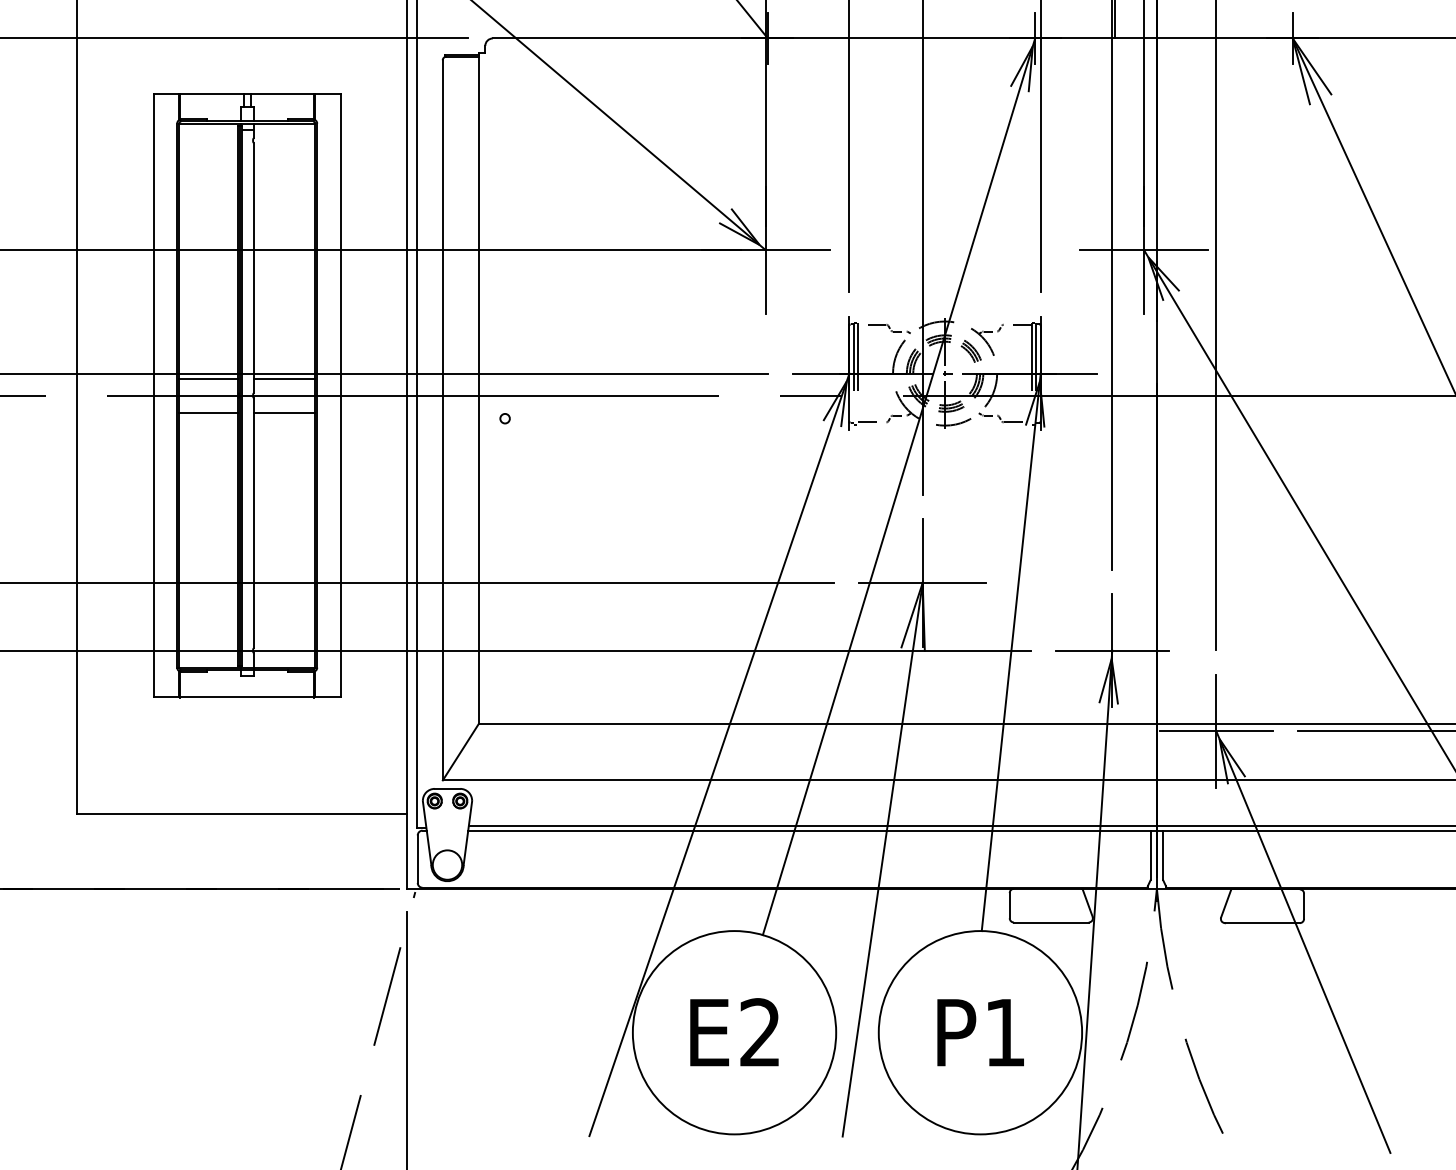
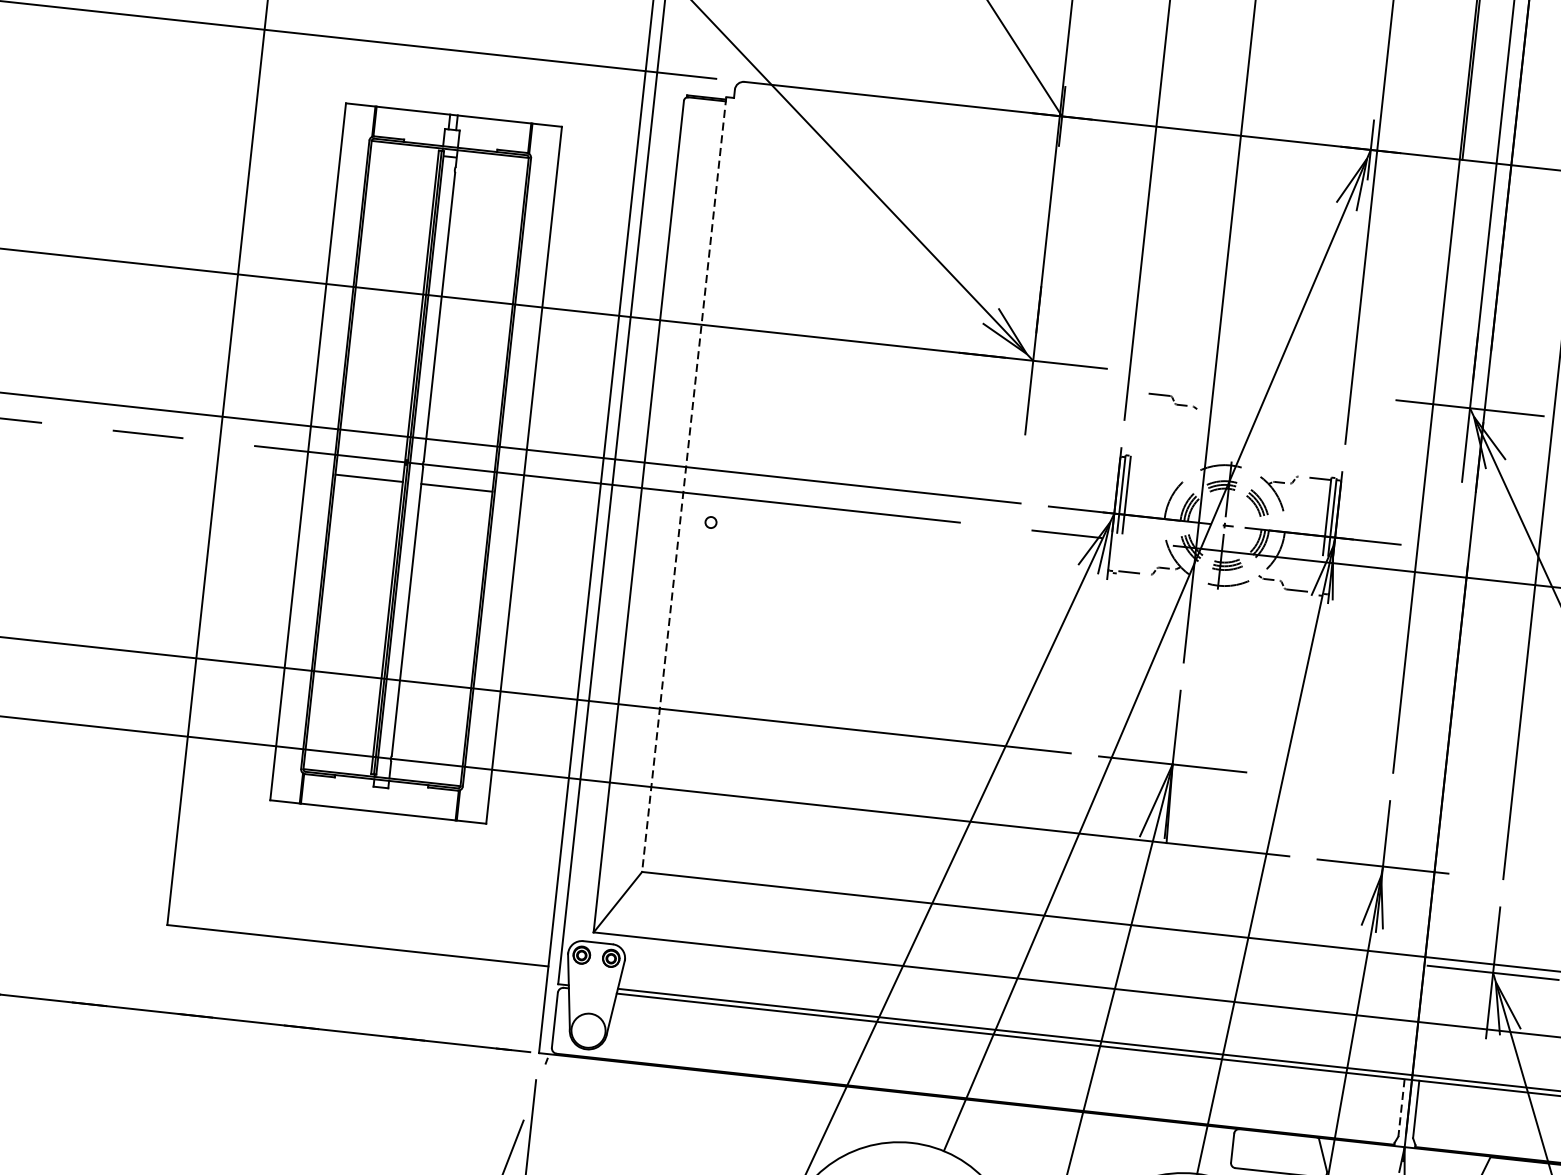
part: (889, 328) -> (1173, 400), moved
line: (208, 378) -> (373, 438), removed
line: (284, 378) -> (461, 448), removed
line: (478, 388) -> (684, 484), solid -> dashed
line: (1150, 855) -> (1401, 1107), solid -> dashed

